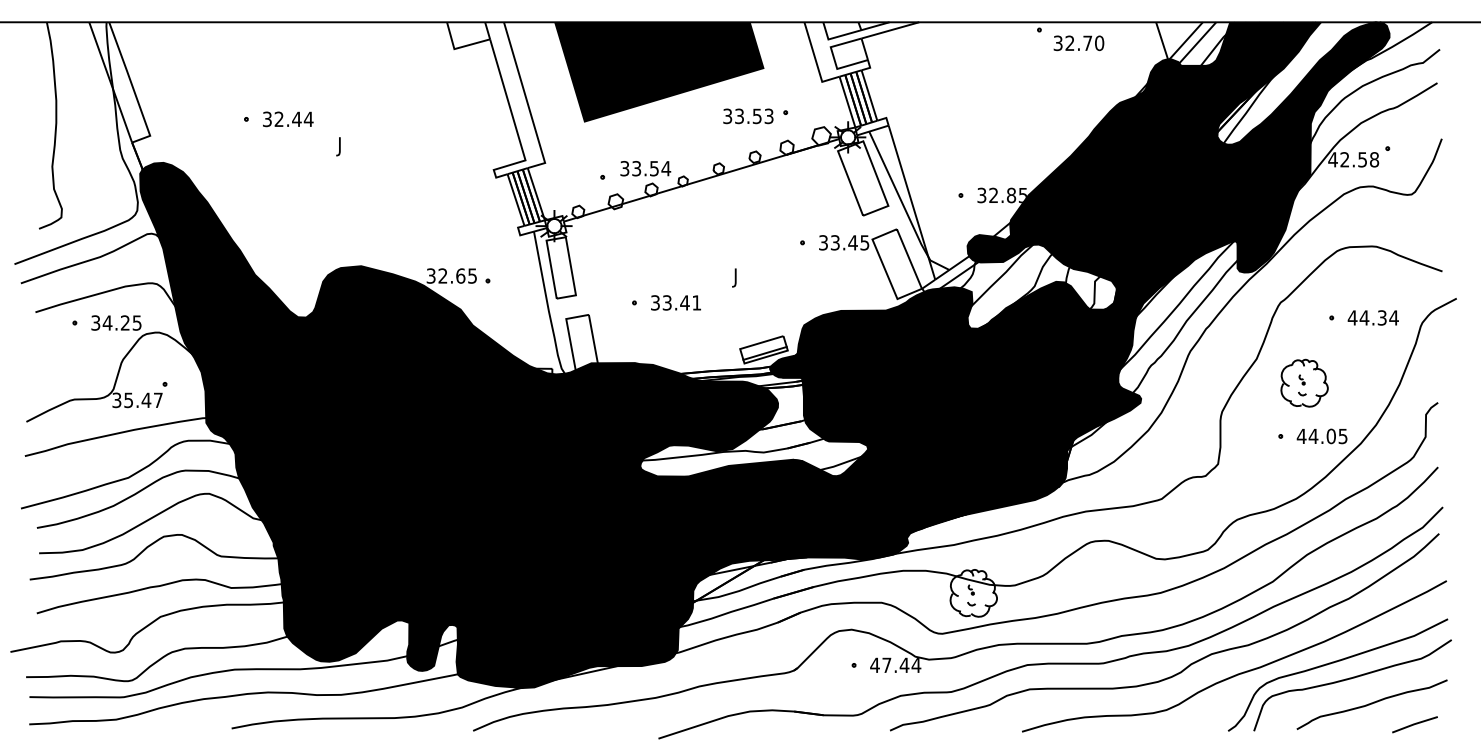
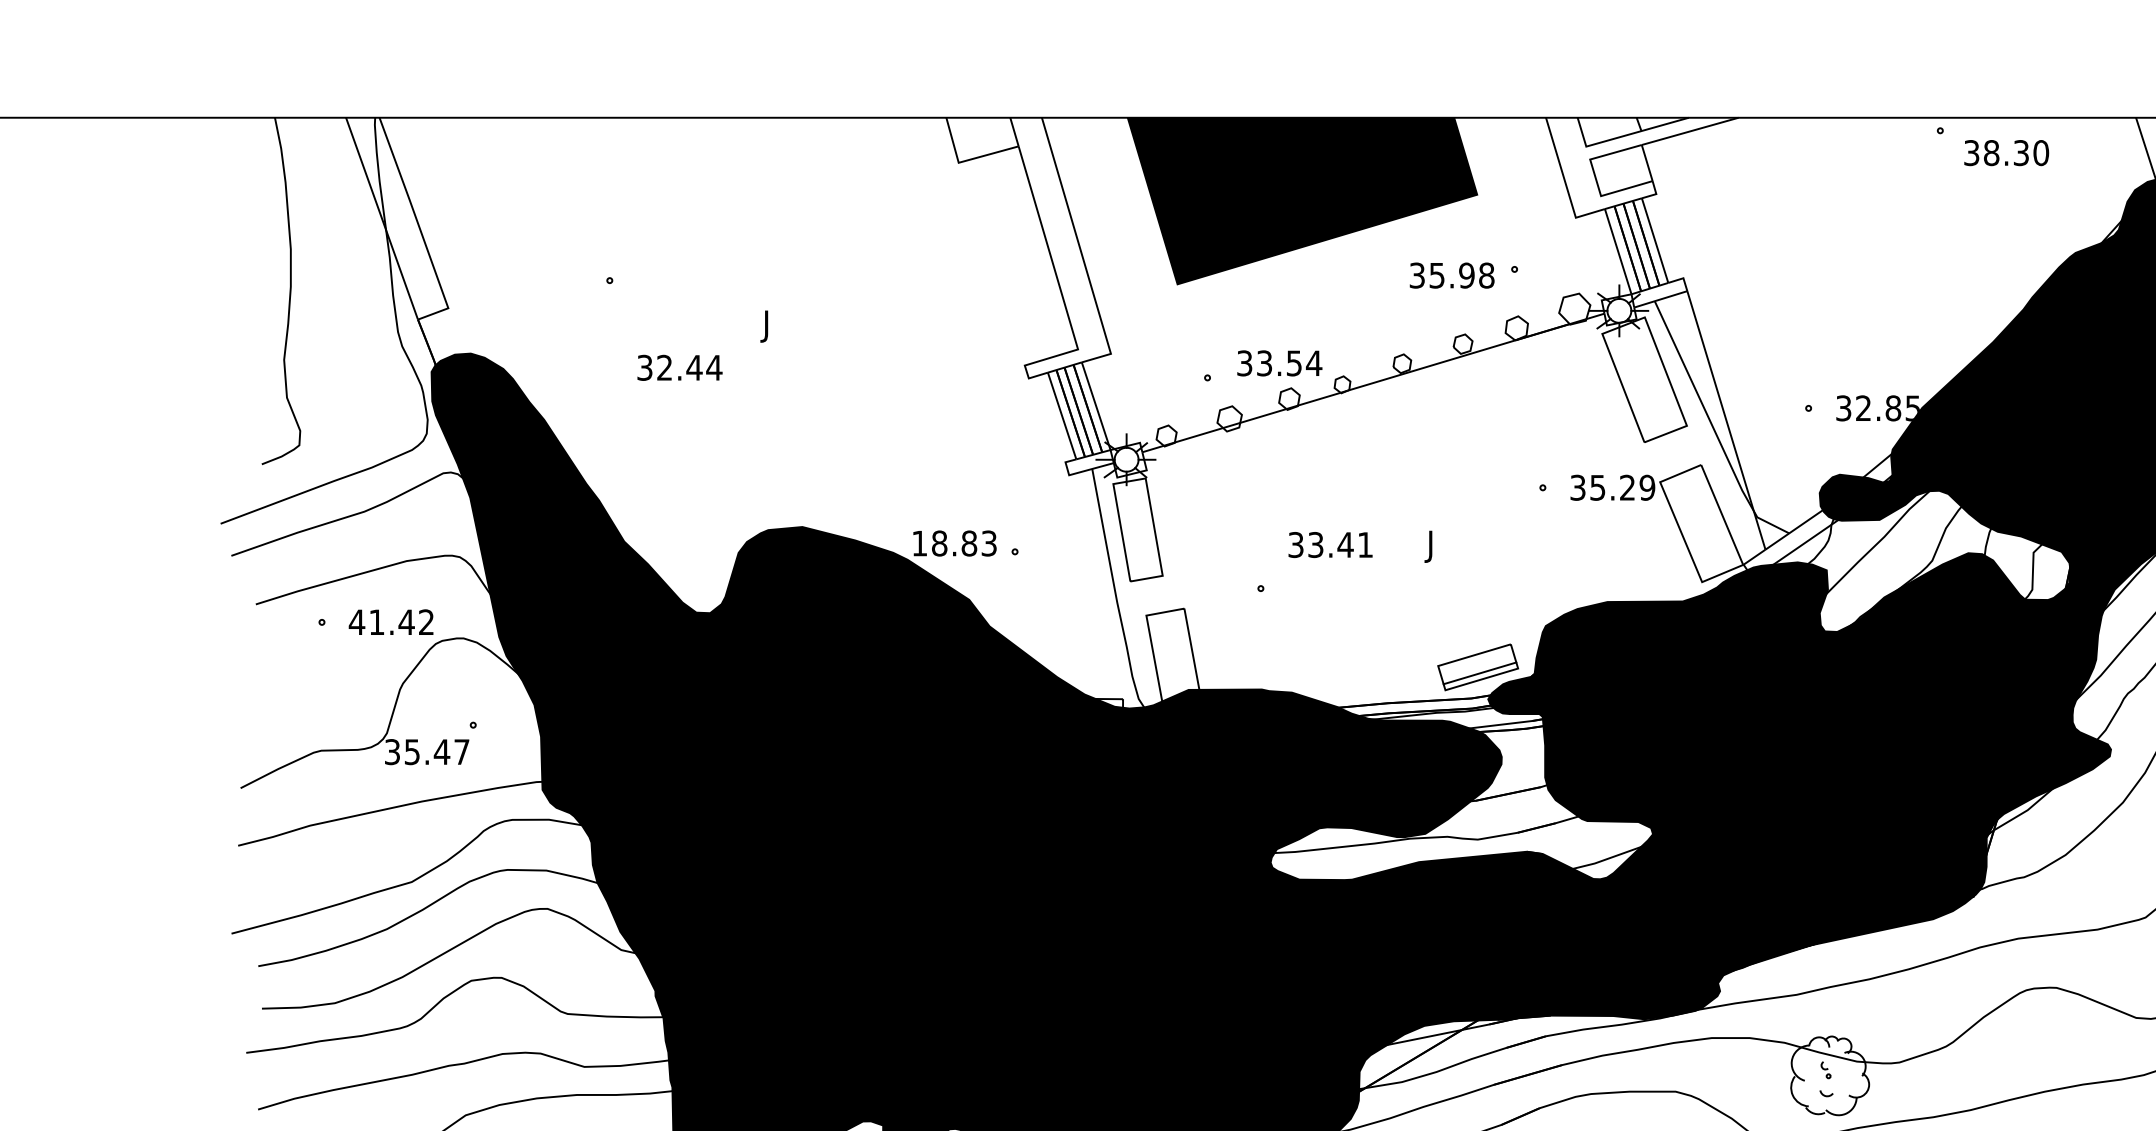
text: (1078, 43) -> (2005, 153), 32.70 -> 38.30
text: (754, 116) -> (1462, 275), 33.53 -> 35.98
text: (288, 119) -> (680, 368), moved
text: (850, 242) -> (1623, 487), 33.45 -> 35.29
text: (451, 275) -> (953, 542), 32.65 -> 18.83
text: (675, 302) -> (1329, 544), moved
text: (115, 322) -> (390, 621), 34.25 -> 41.42

